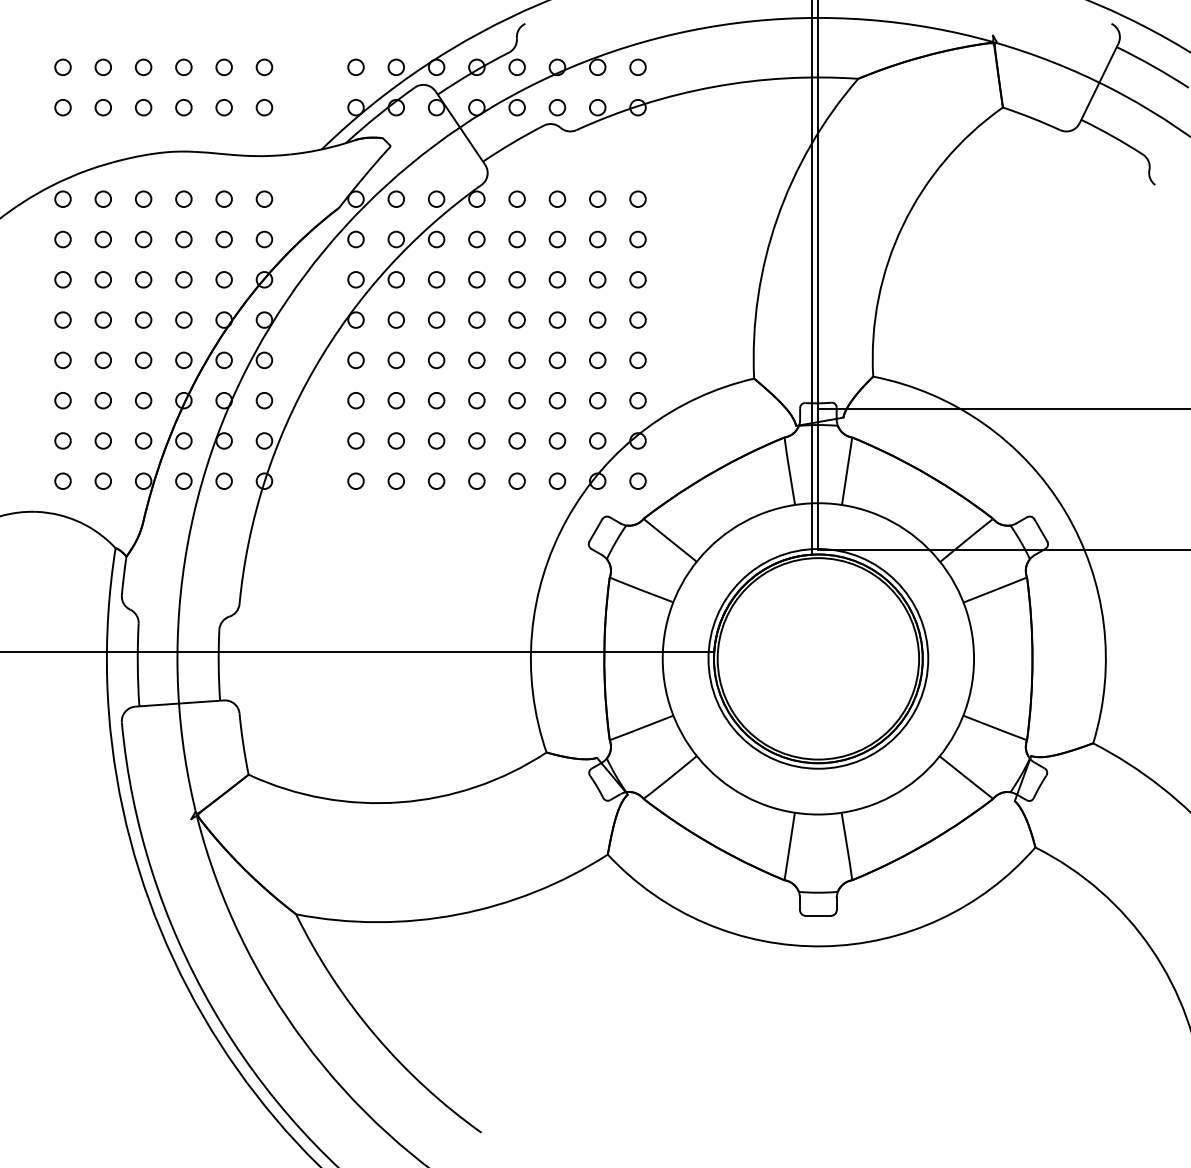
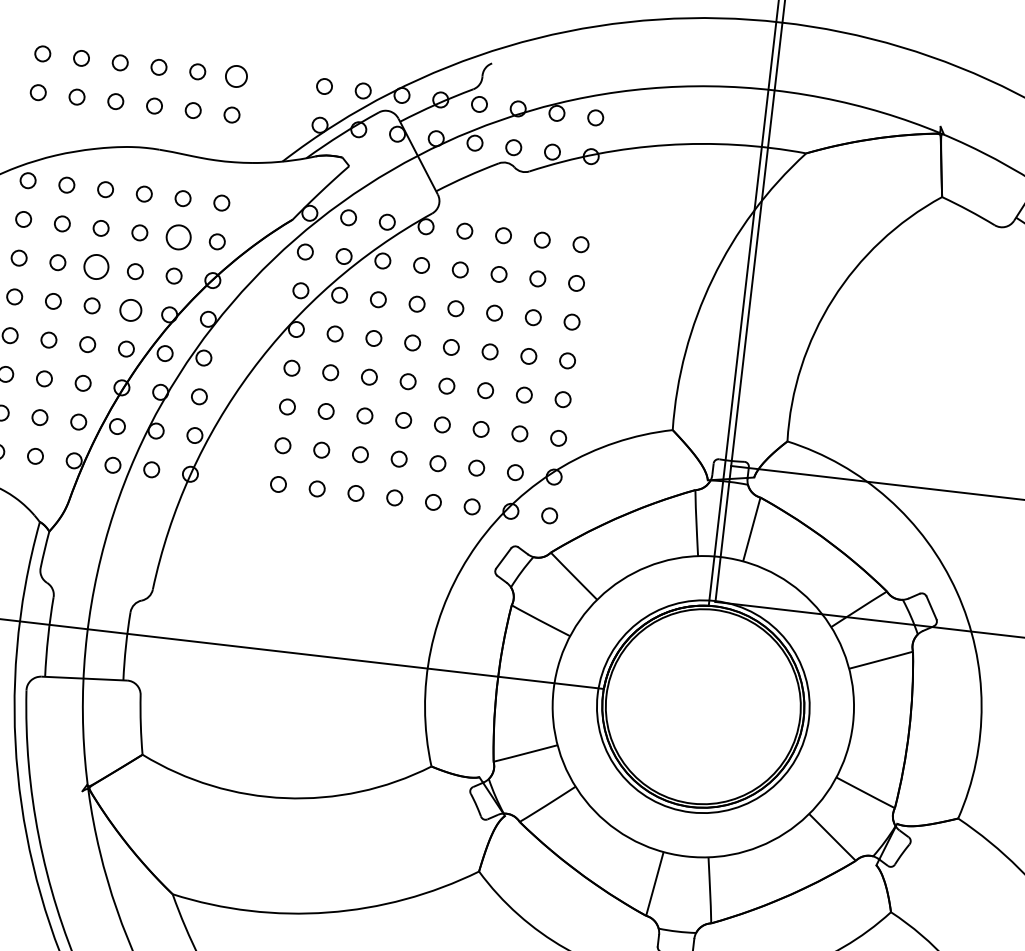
circle: (264, 66) -> (236, 75), size x1.4
circle: (223, 239) -> (177, 237), size x1.6
circle: (143, 279) -> (96, 266), size x1.6
circle: (183, 319) -> (130, 309), size x1.4

